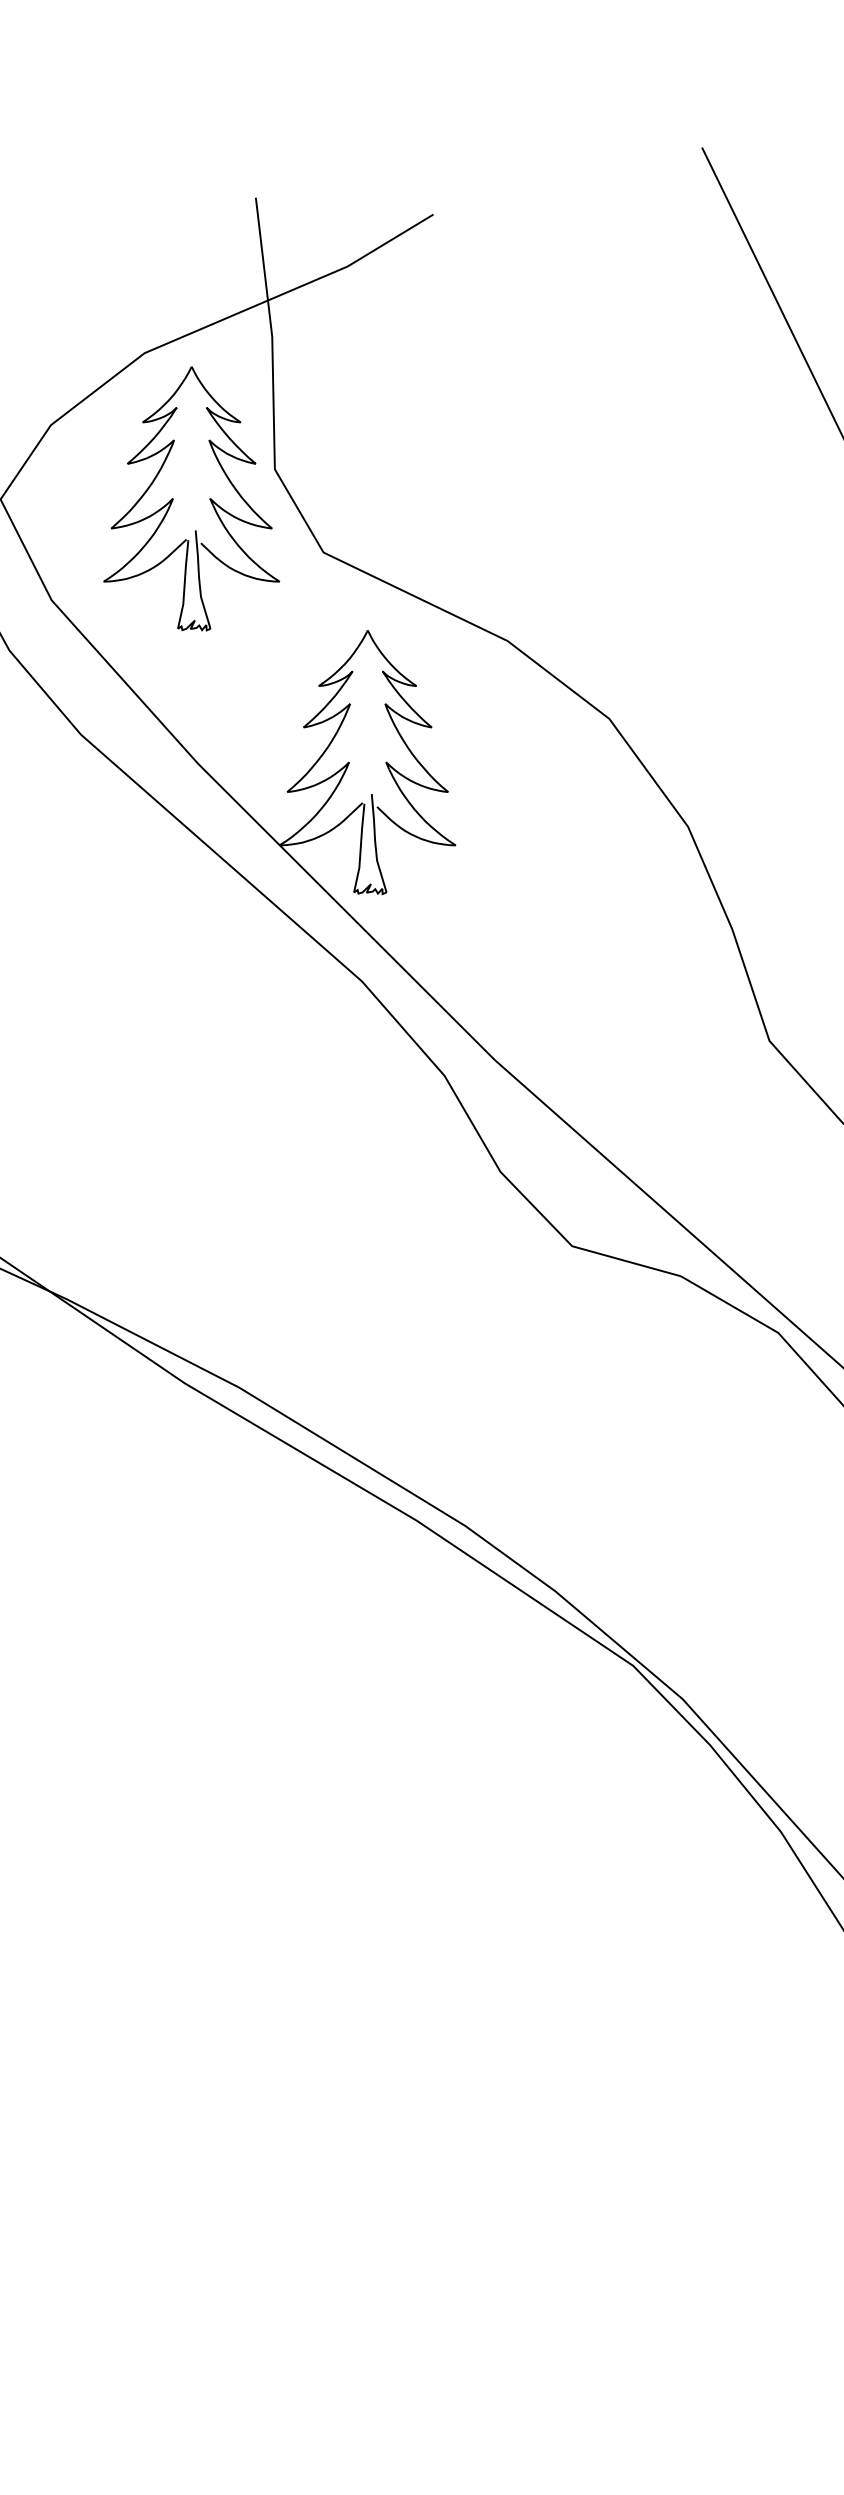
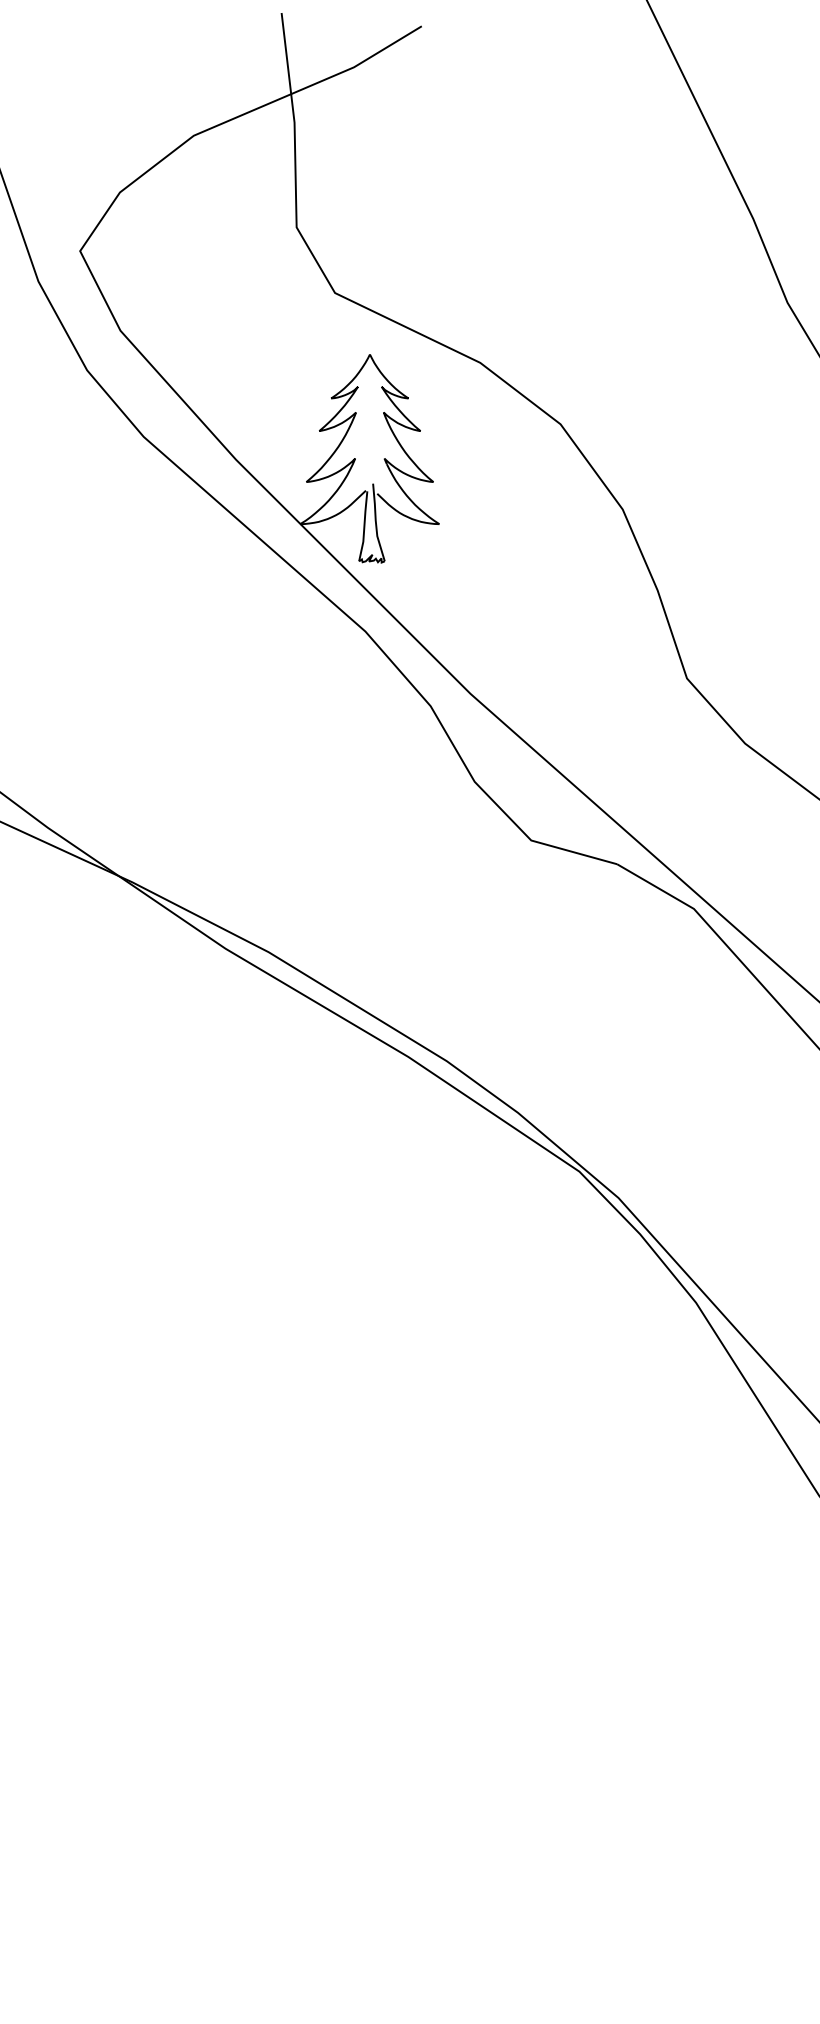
part: (173, 498) -> (216, 250), removed

